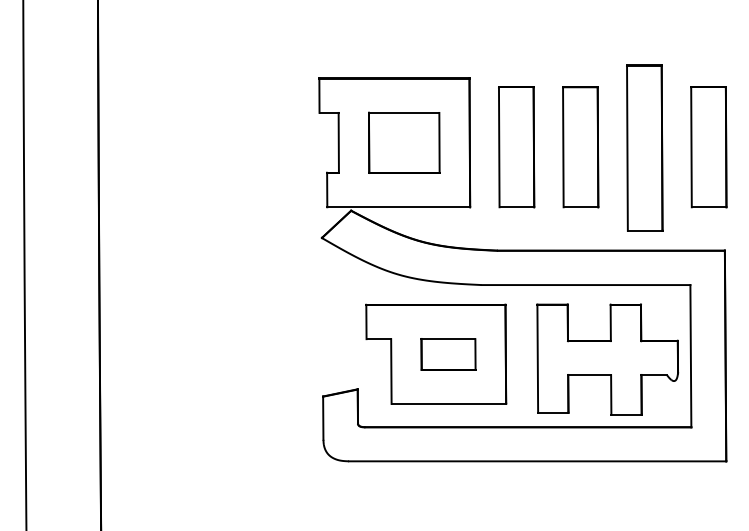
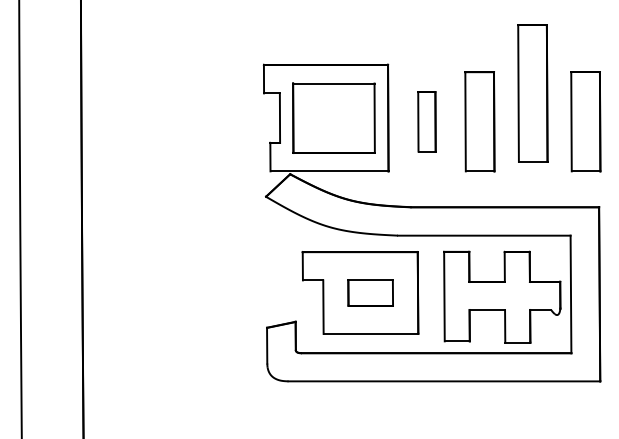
part: (404, 142) -> (334, 117), size x1.4
part: (516, 146) -> (426, 121), size x0.6
part: (644, 148) -> (532, 93), moved

